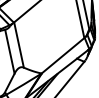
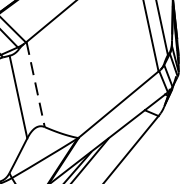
line: (19, 45) -> (36, 85), solid -> dashed

